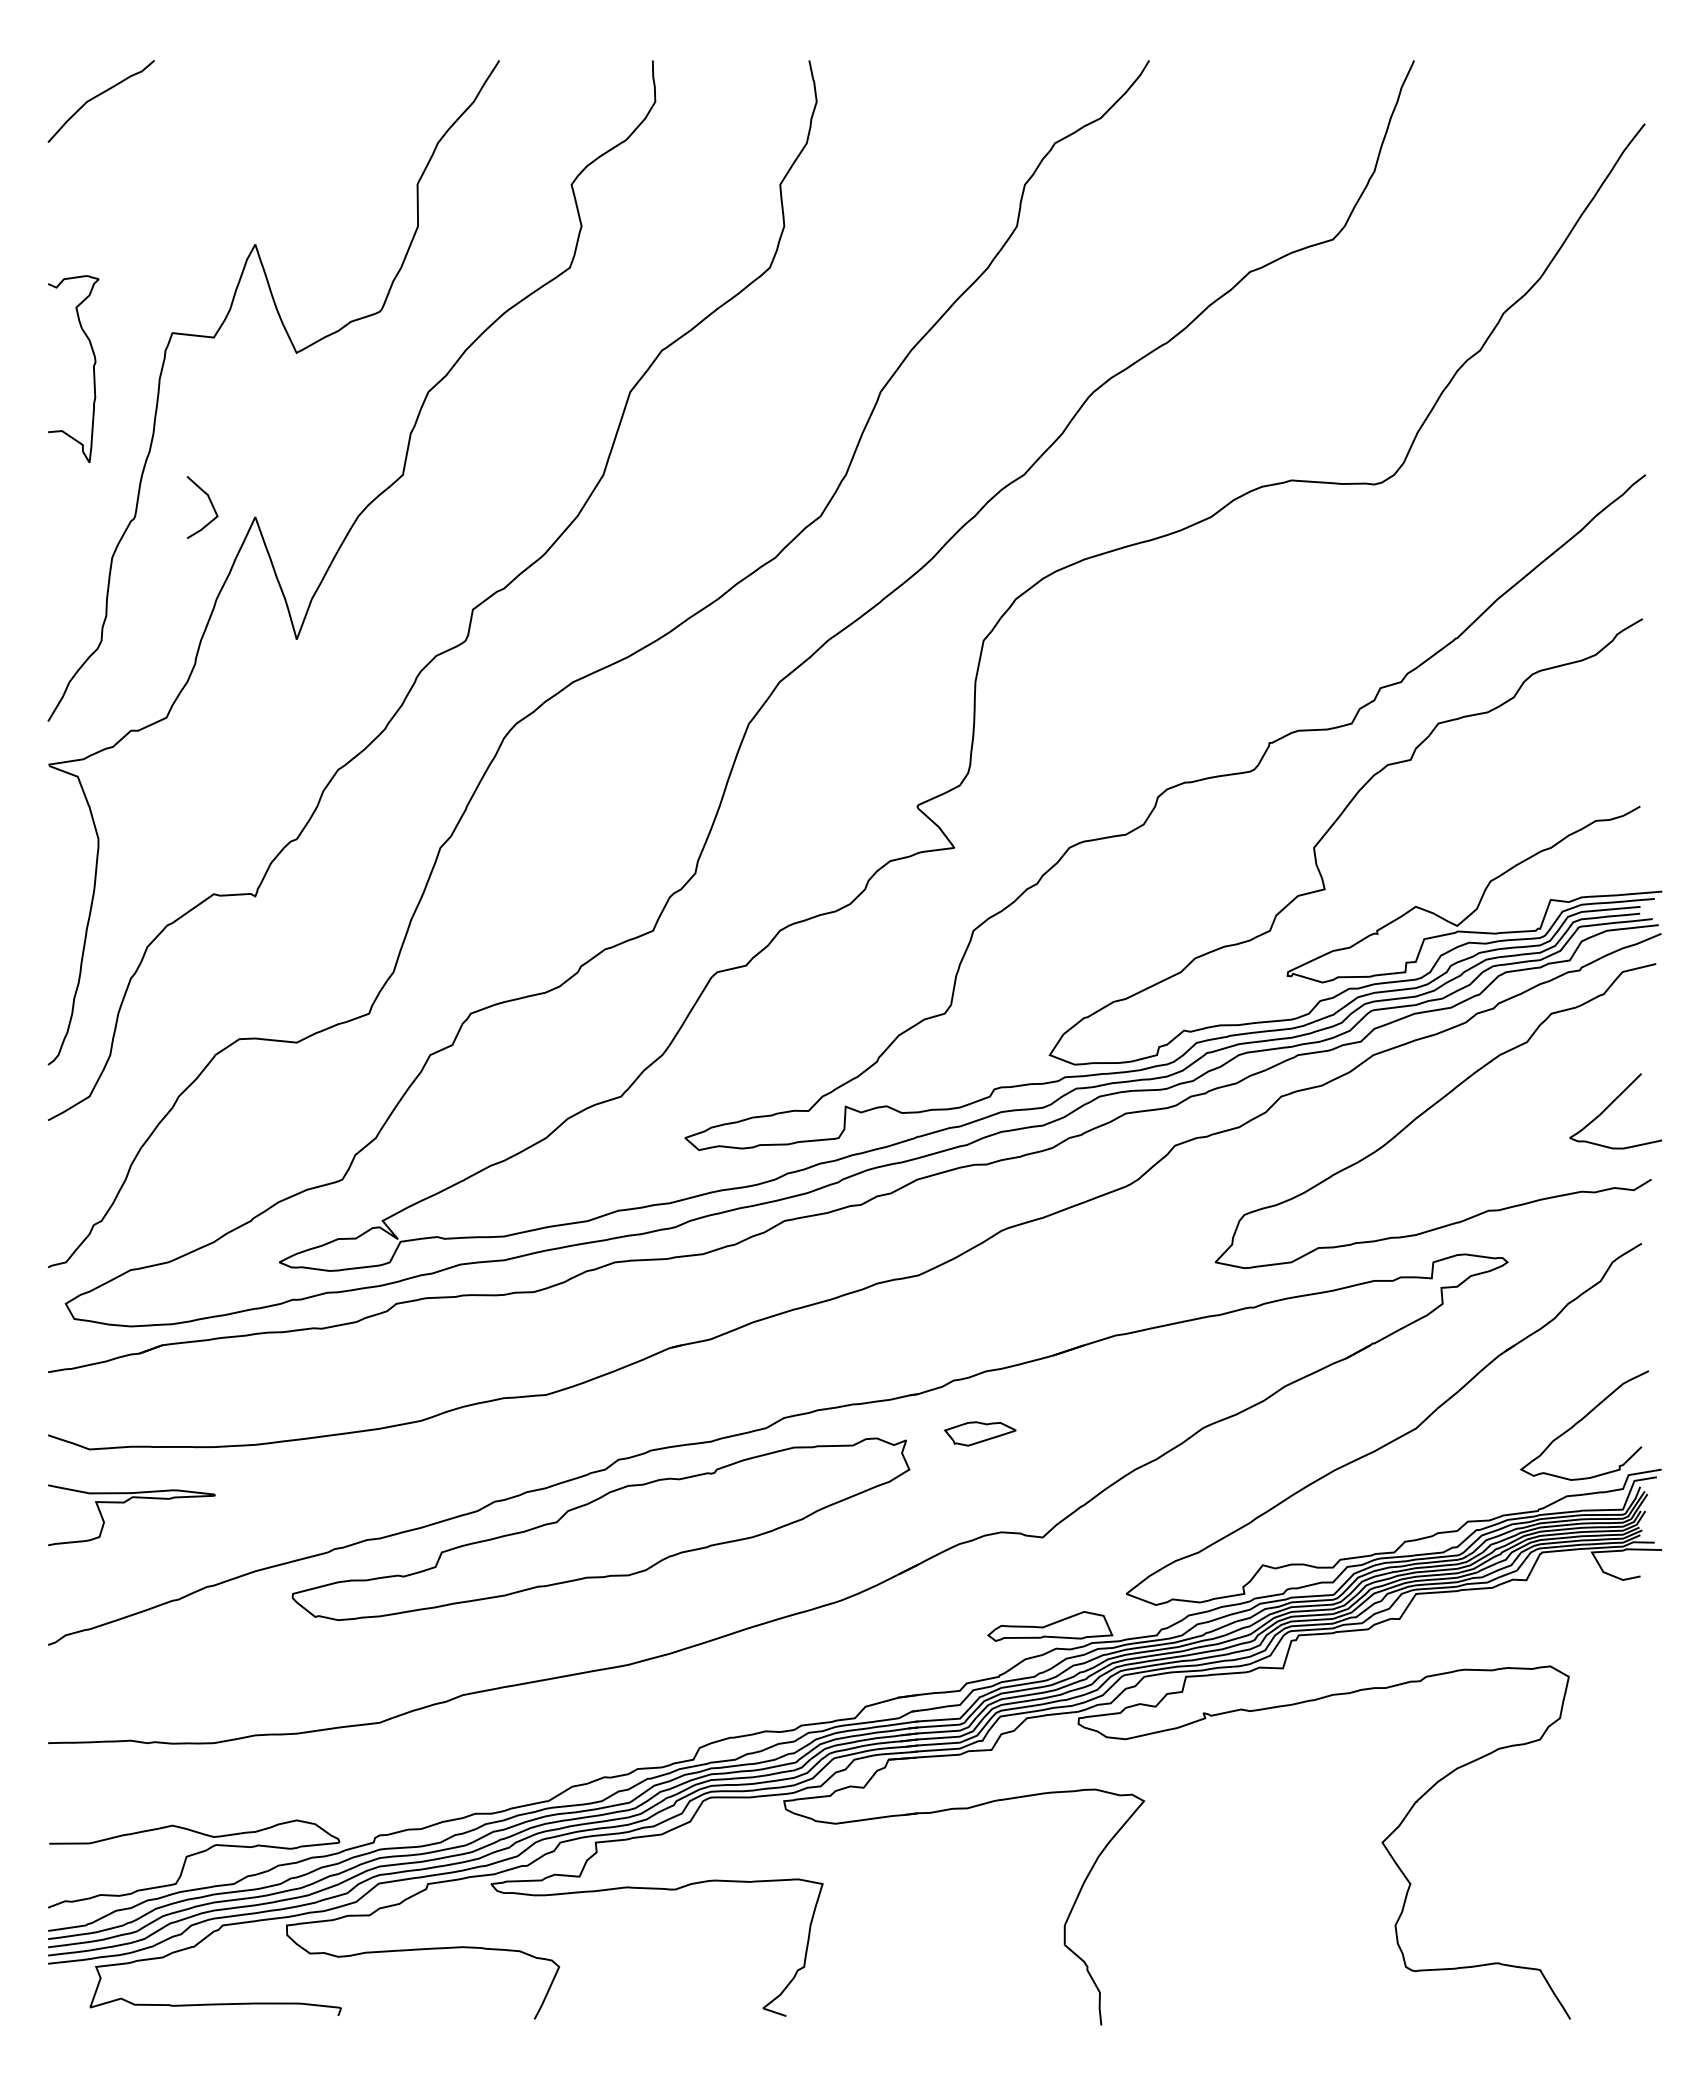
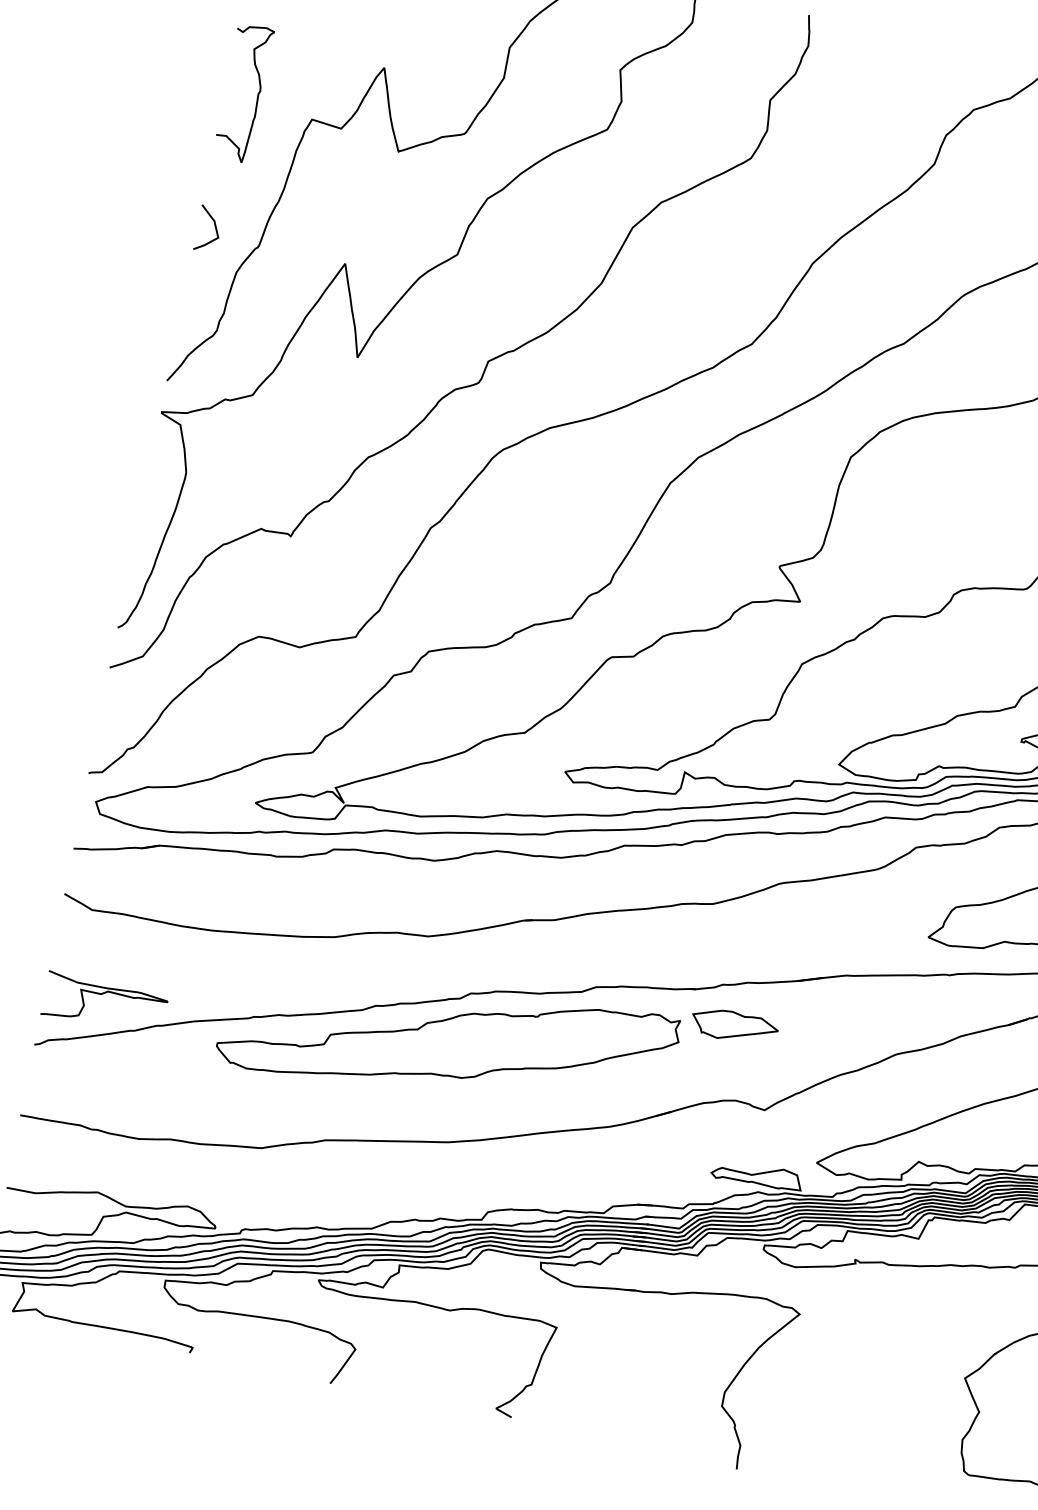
curve: (93, 368) -> (257, 95), moved
curve: (210, 503) -> (215, 227), moved
part: (980, 1433) -> (734, 1026), size x1.67
curve: (124, 1503) -> (101, 994), moved

